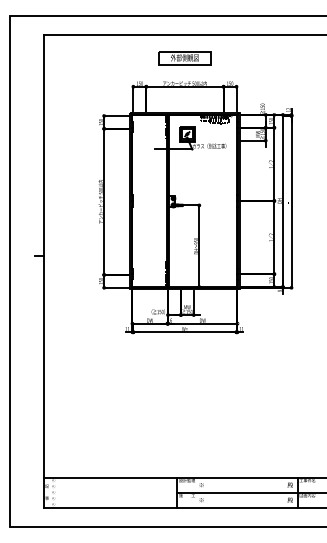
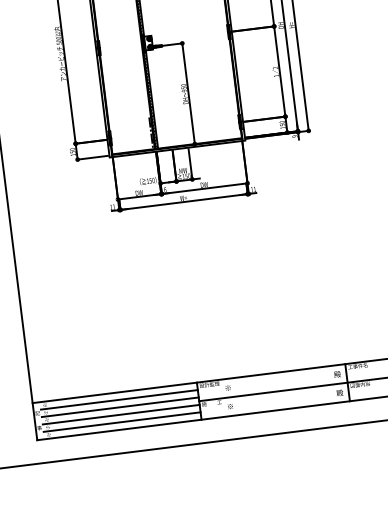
line: (113, 483) -> (119, 399), added
line: (113, 489) -> (120, 406), added
line: (113, 495) -> (121, 414), added
line: (113, 501) -> (121, 421), added

